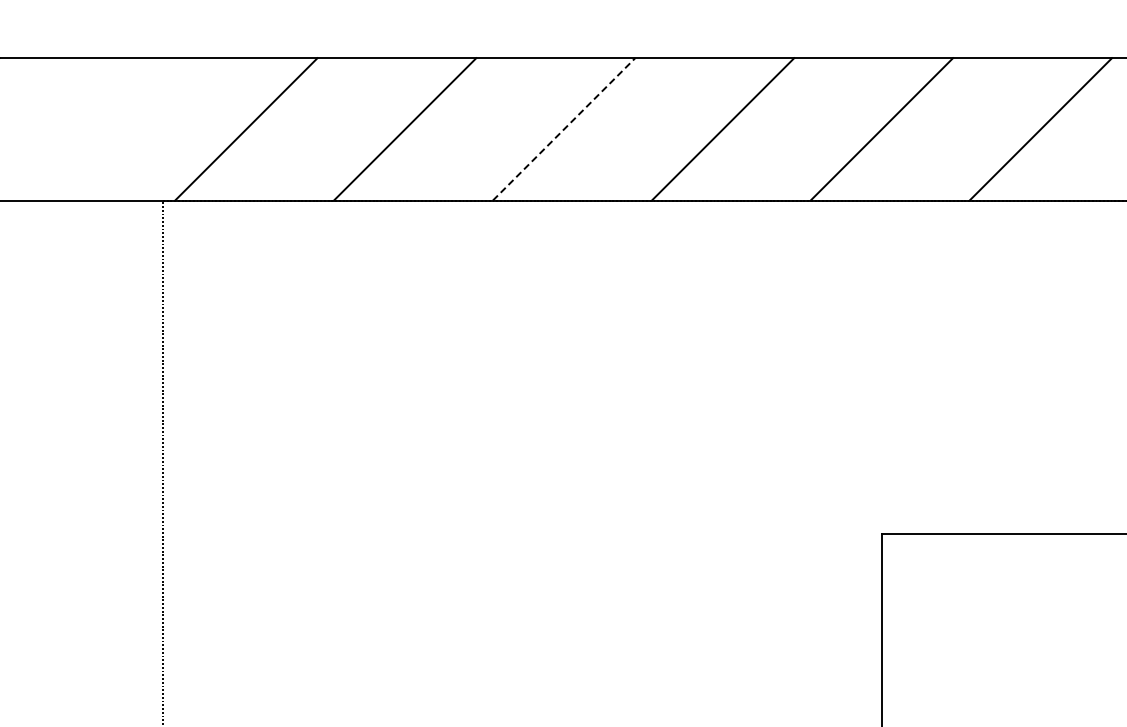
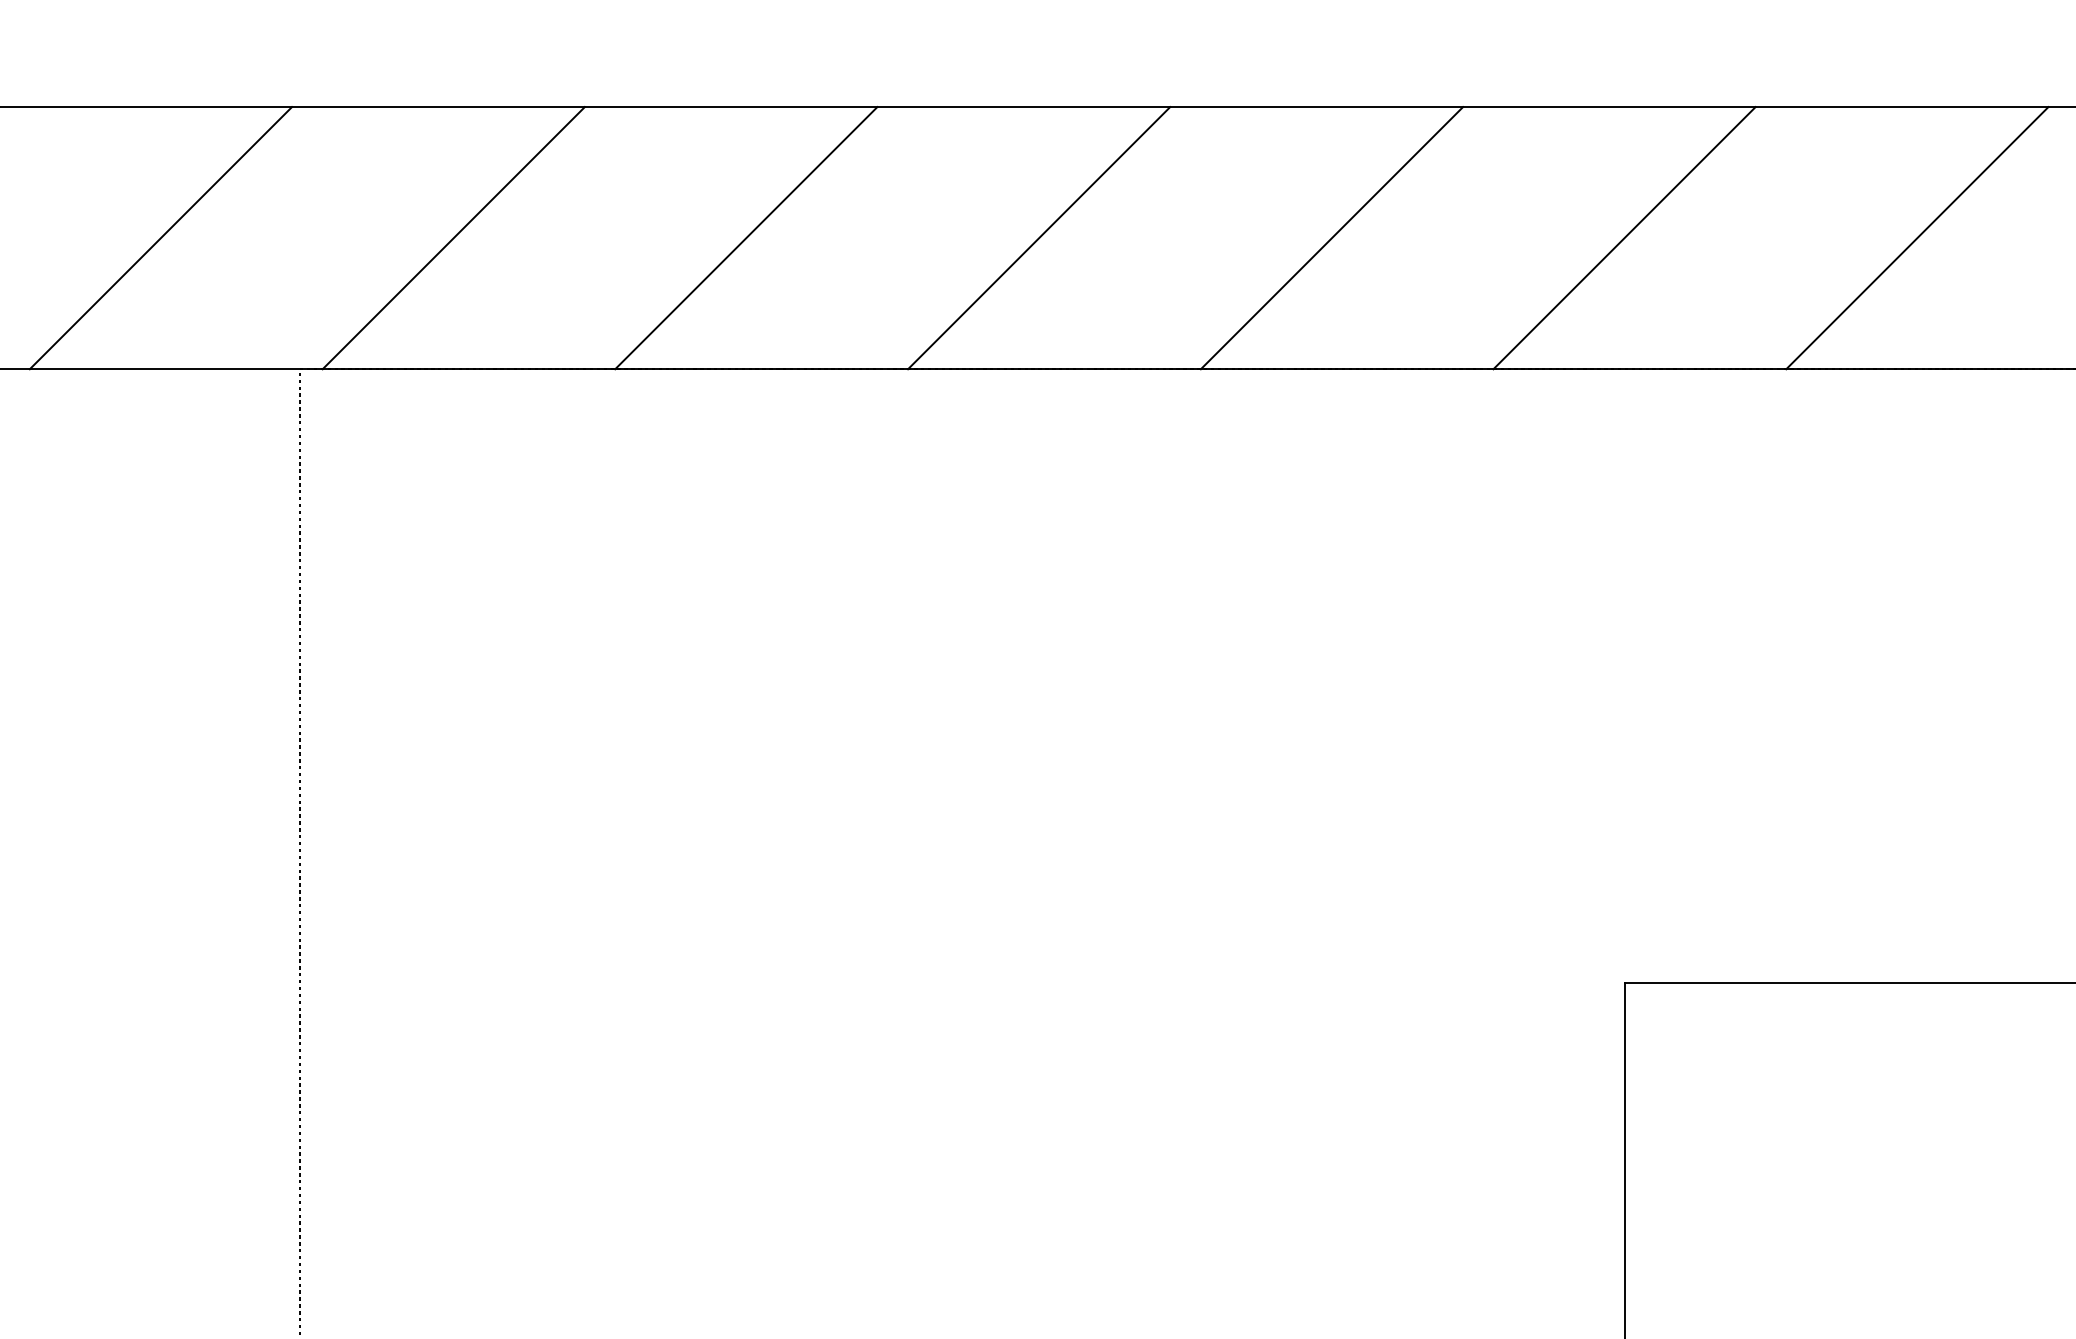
line: (87, 129) -> (161, 238), added
line: (564, 129) -> (1039, 238), dashed -> solid

